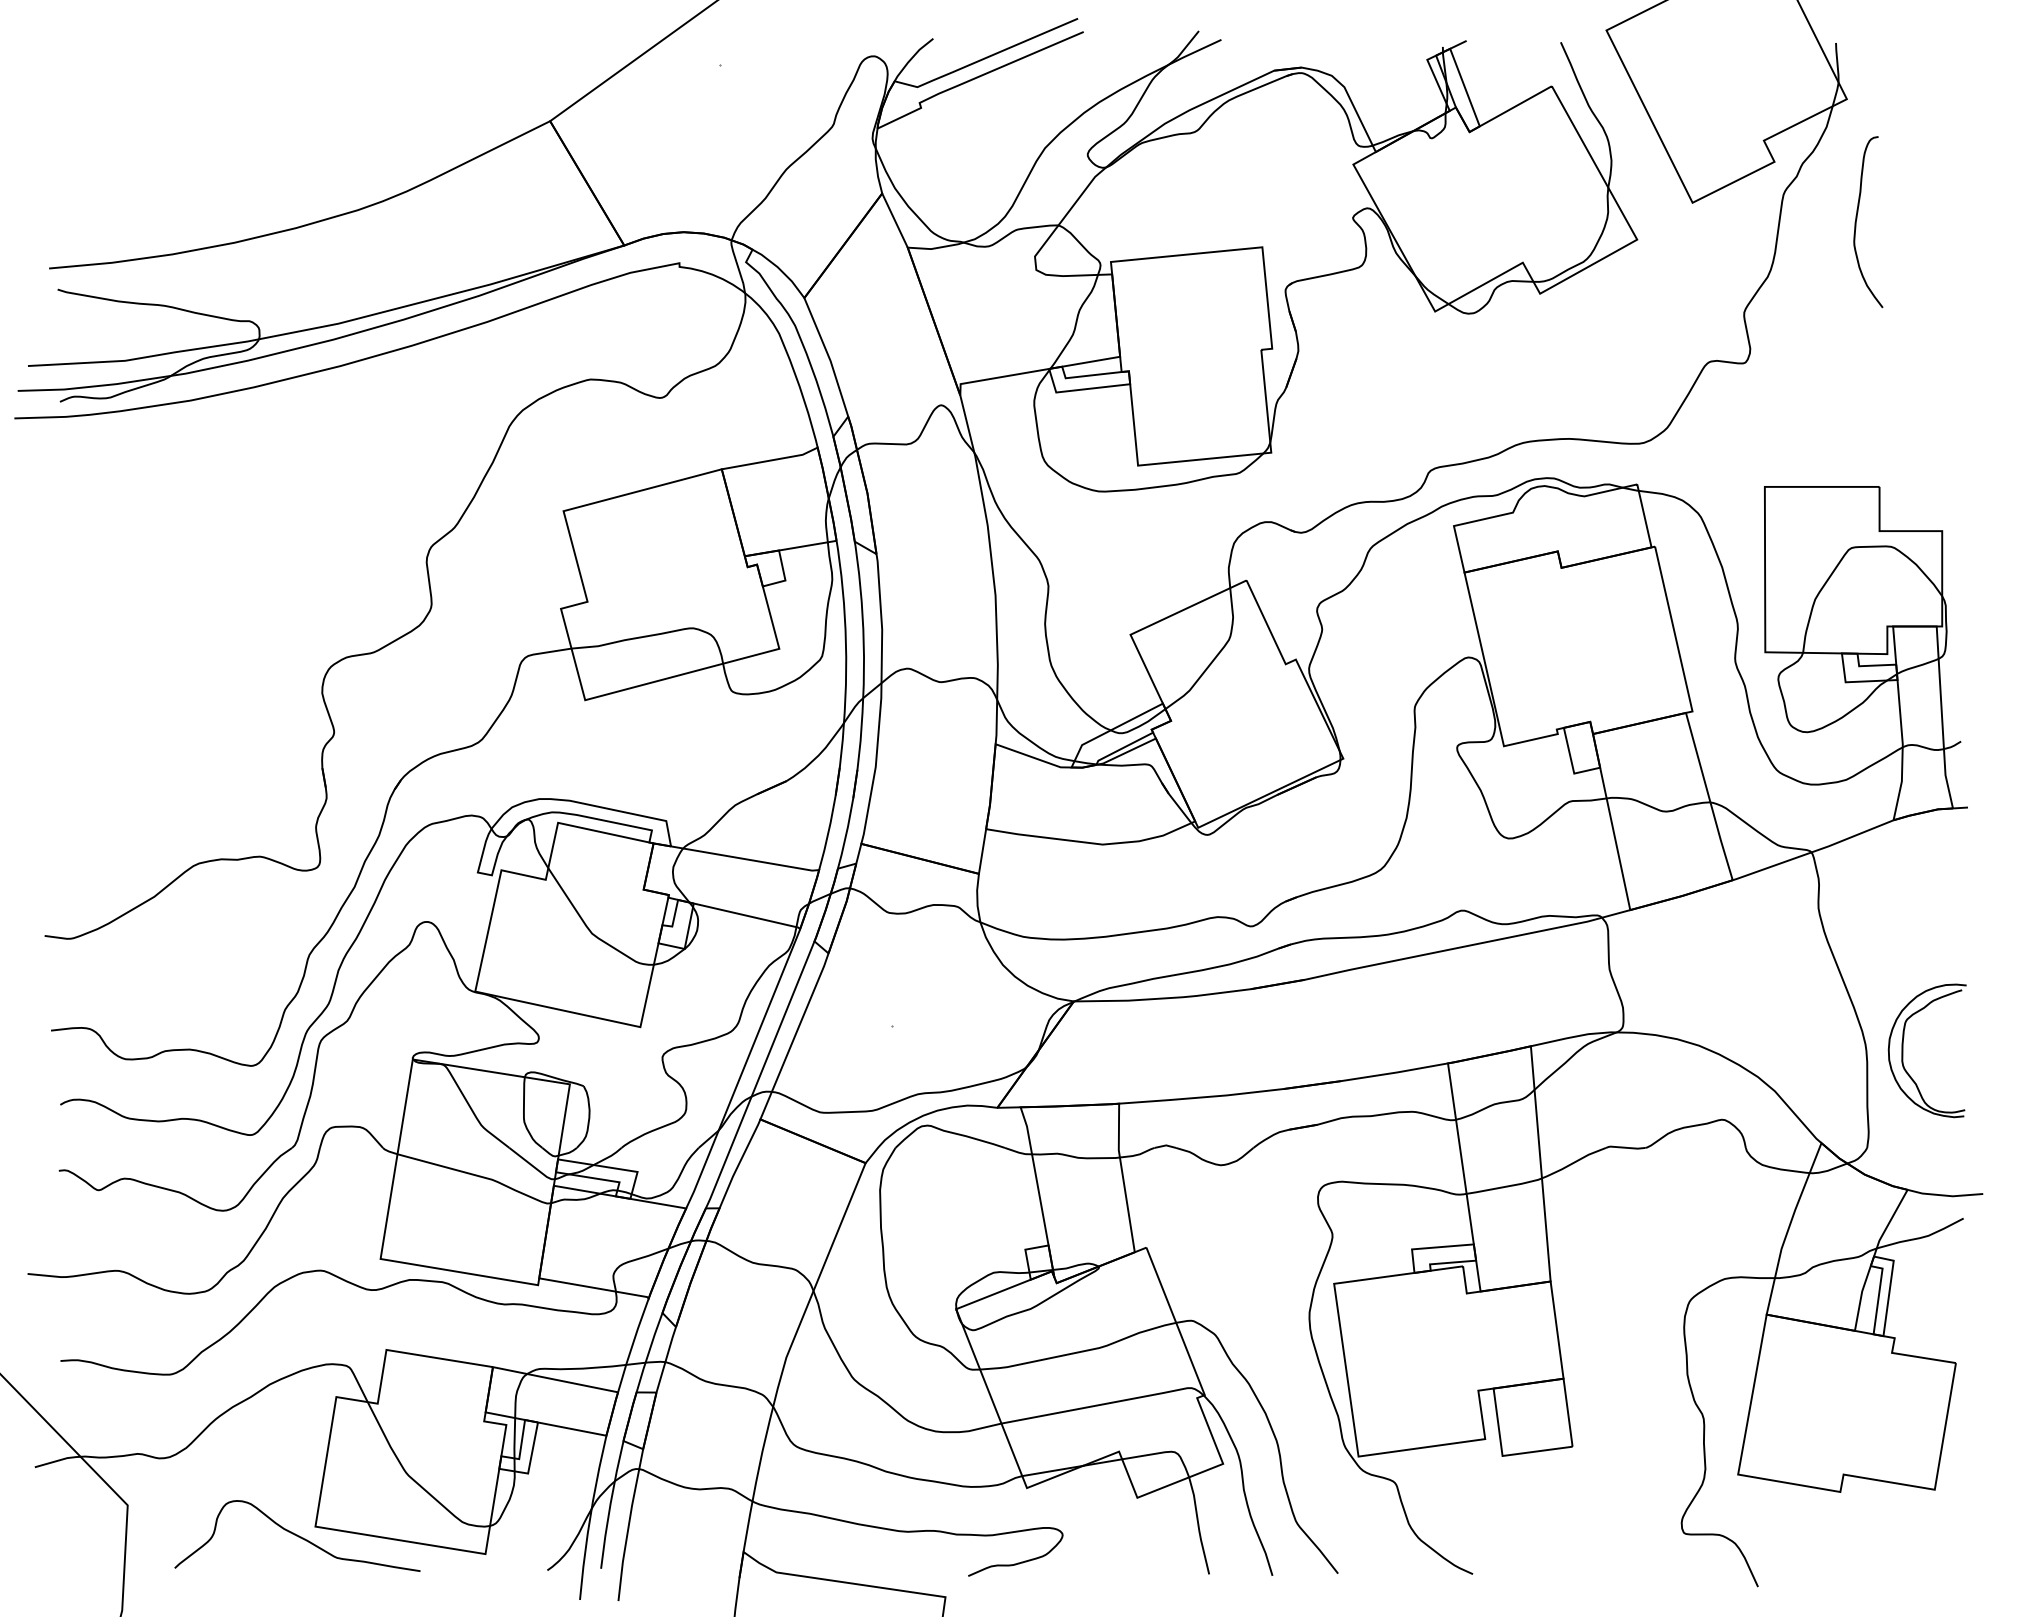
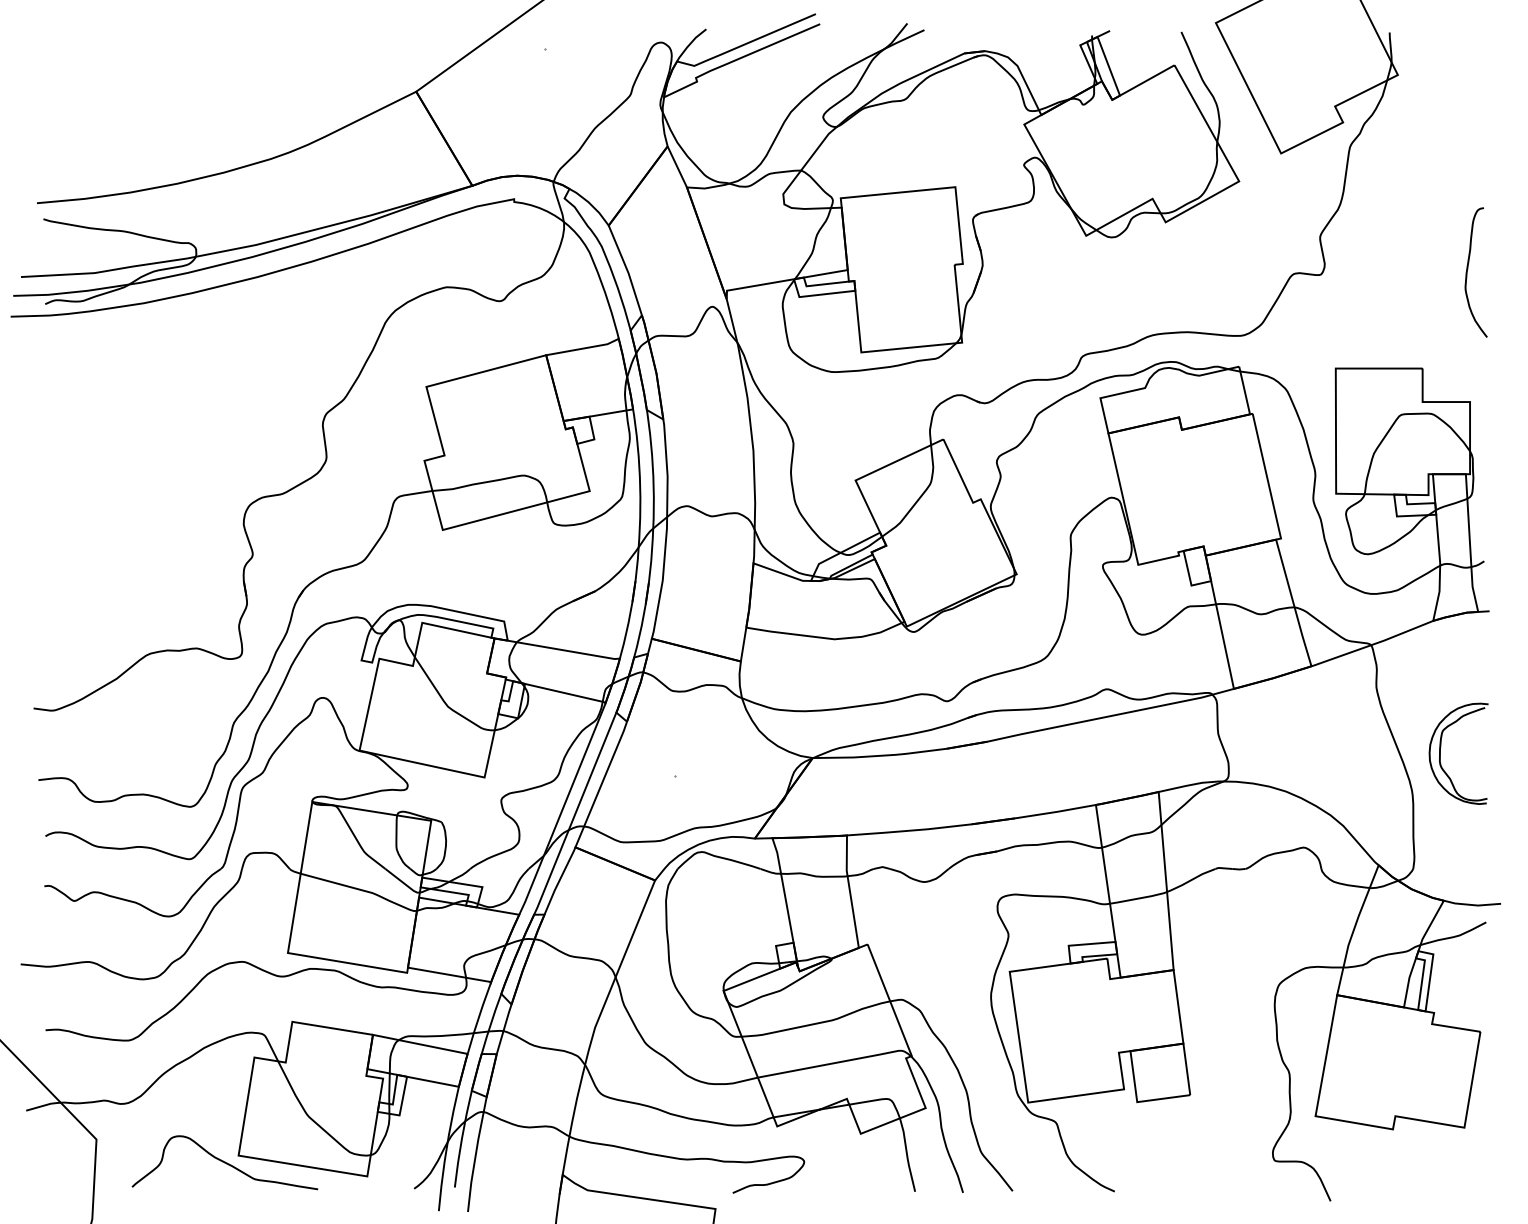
curve: (1857, 219) -> (1468, 270), moved
part: (1903, 1050) -> (1440, 753), moved

